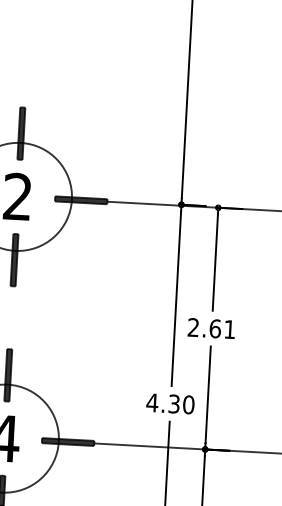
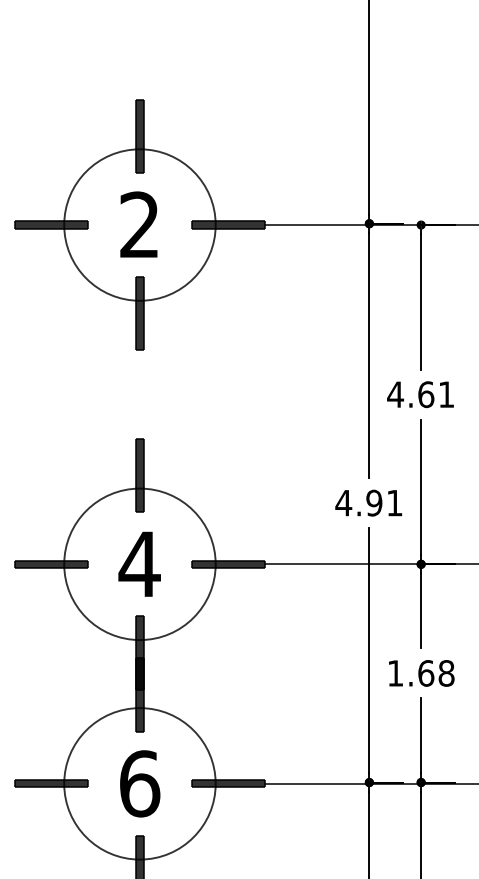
text: (193, 327) -> (395, 394), 2.61 -> 4.61
text: (181, 404) -> (384, 502), 4.30 -> 4.91

